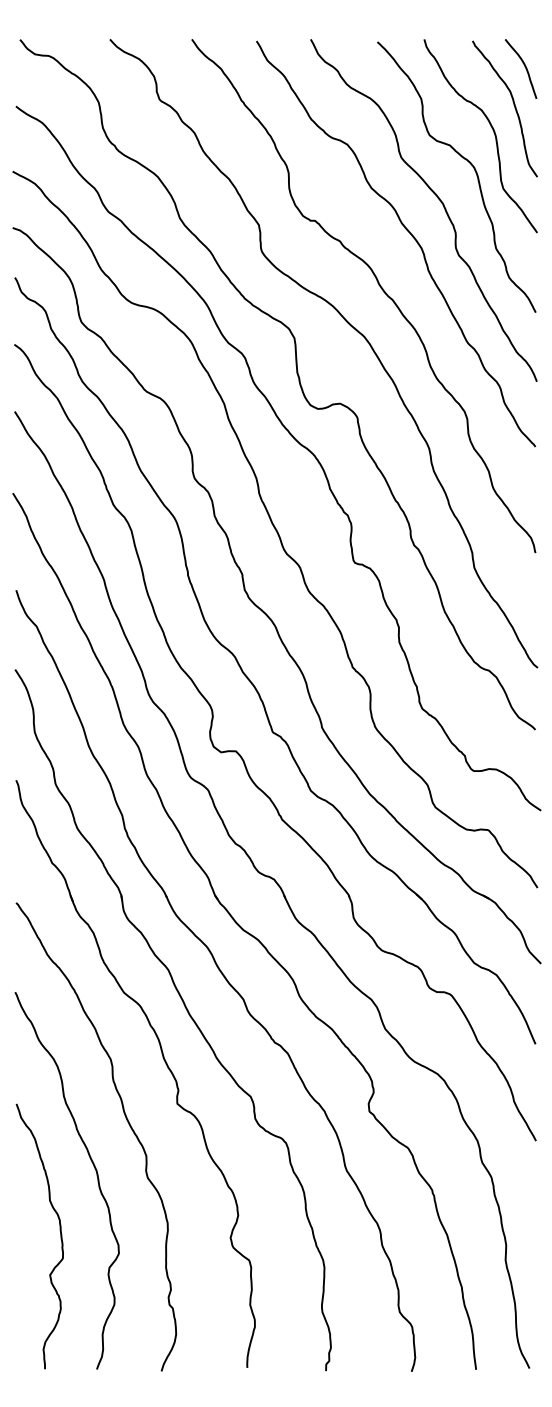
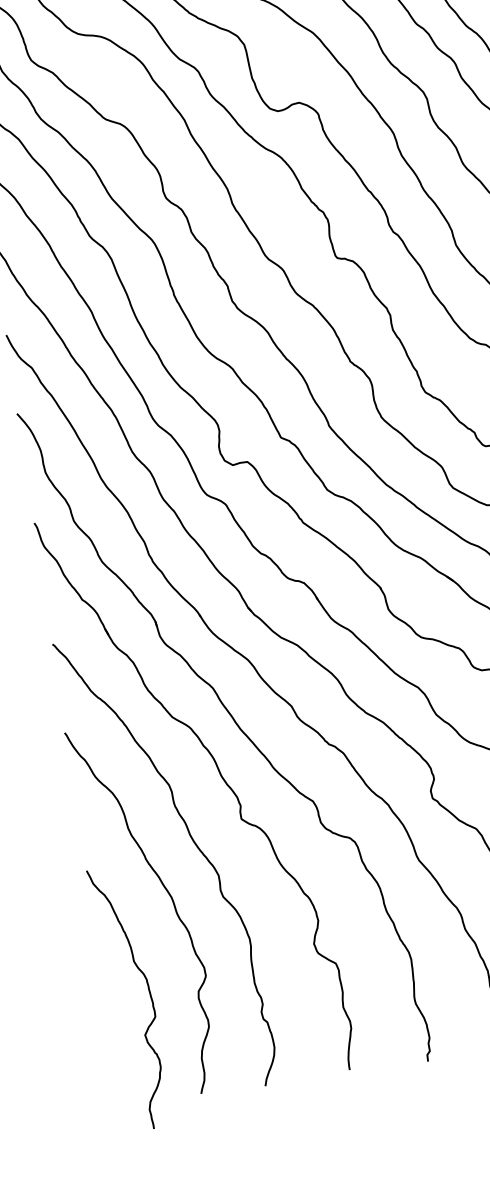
curve: (59, 1230) -> (147, 989), moved

